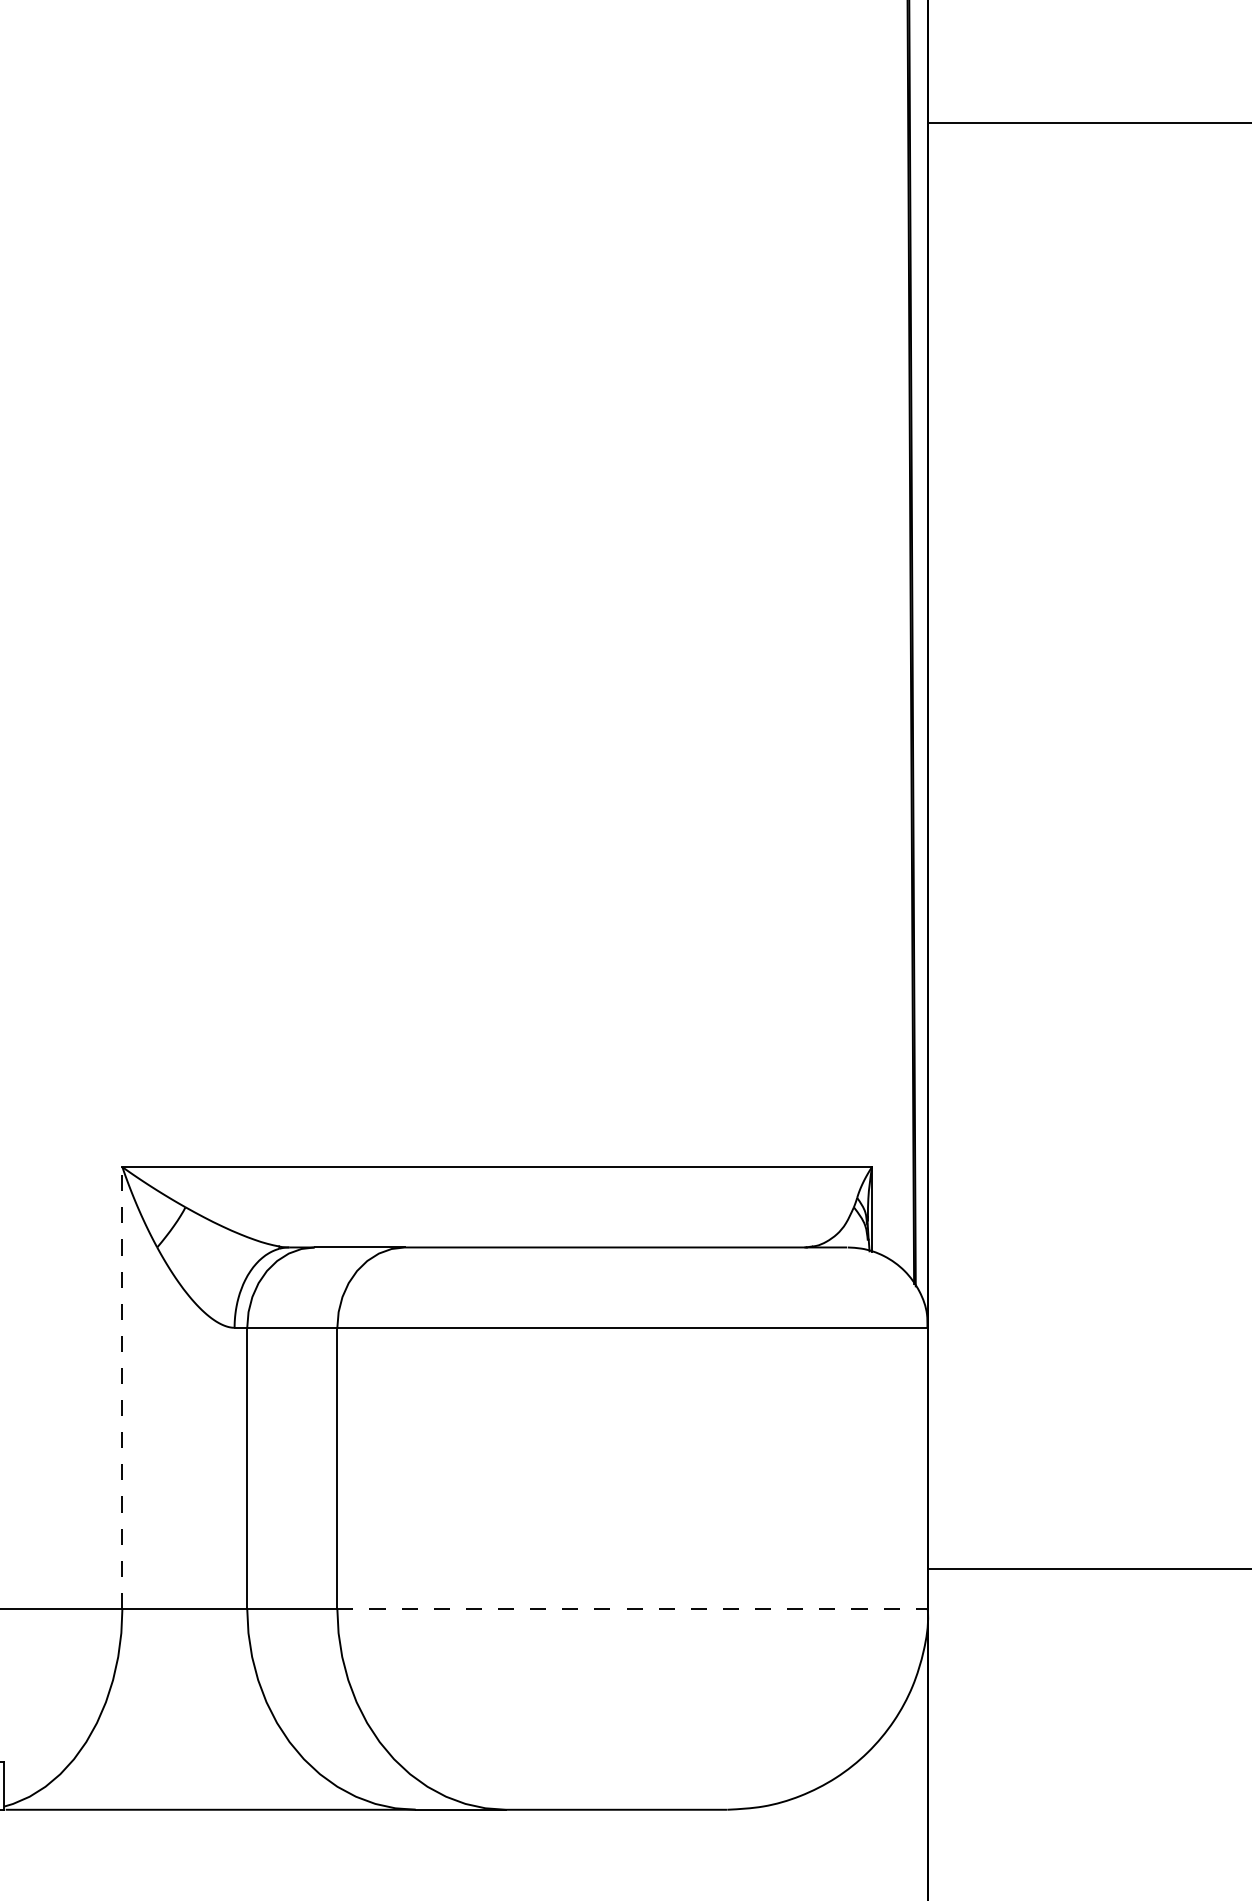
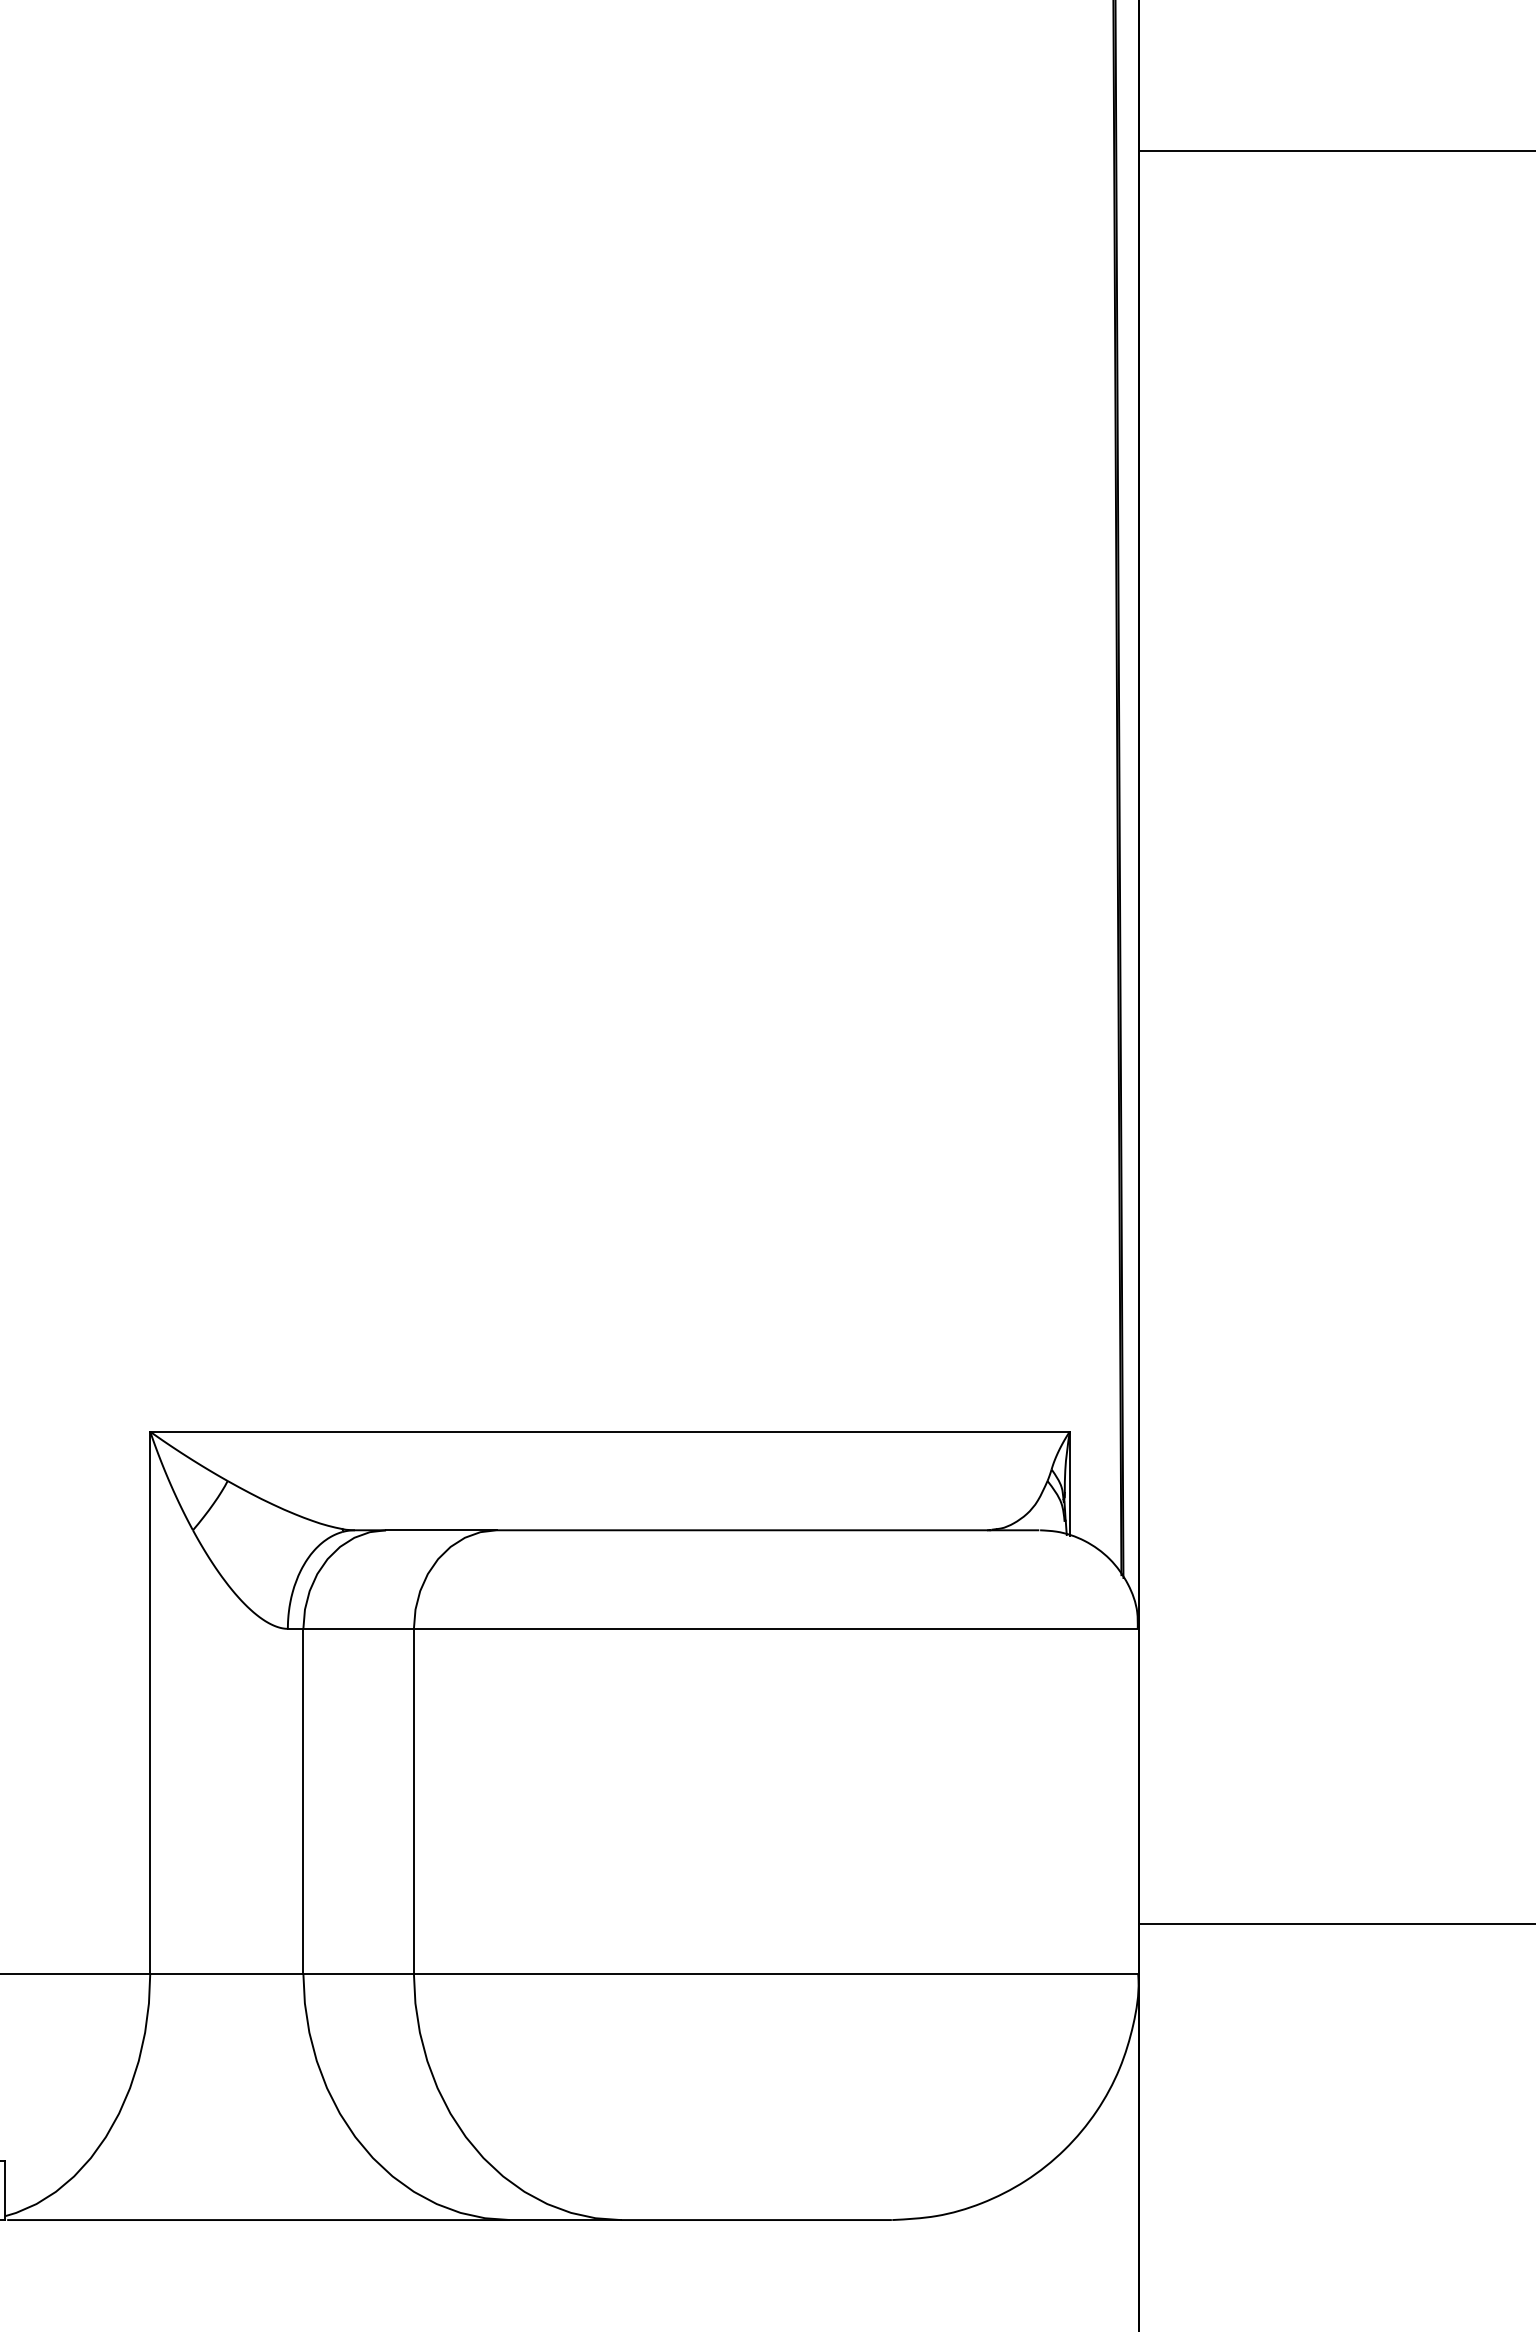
line: (122, 1387) -> (150, 1702), dashed -> solid
line: (632, 1608) -> (776, 1973), dashed -> solid

